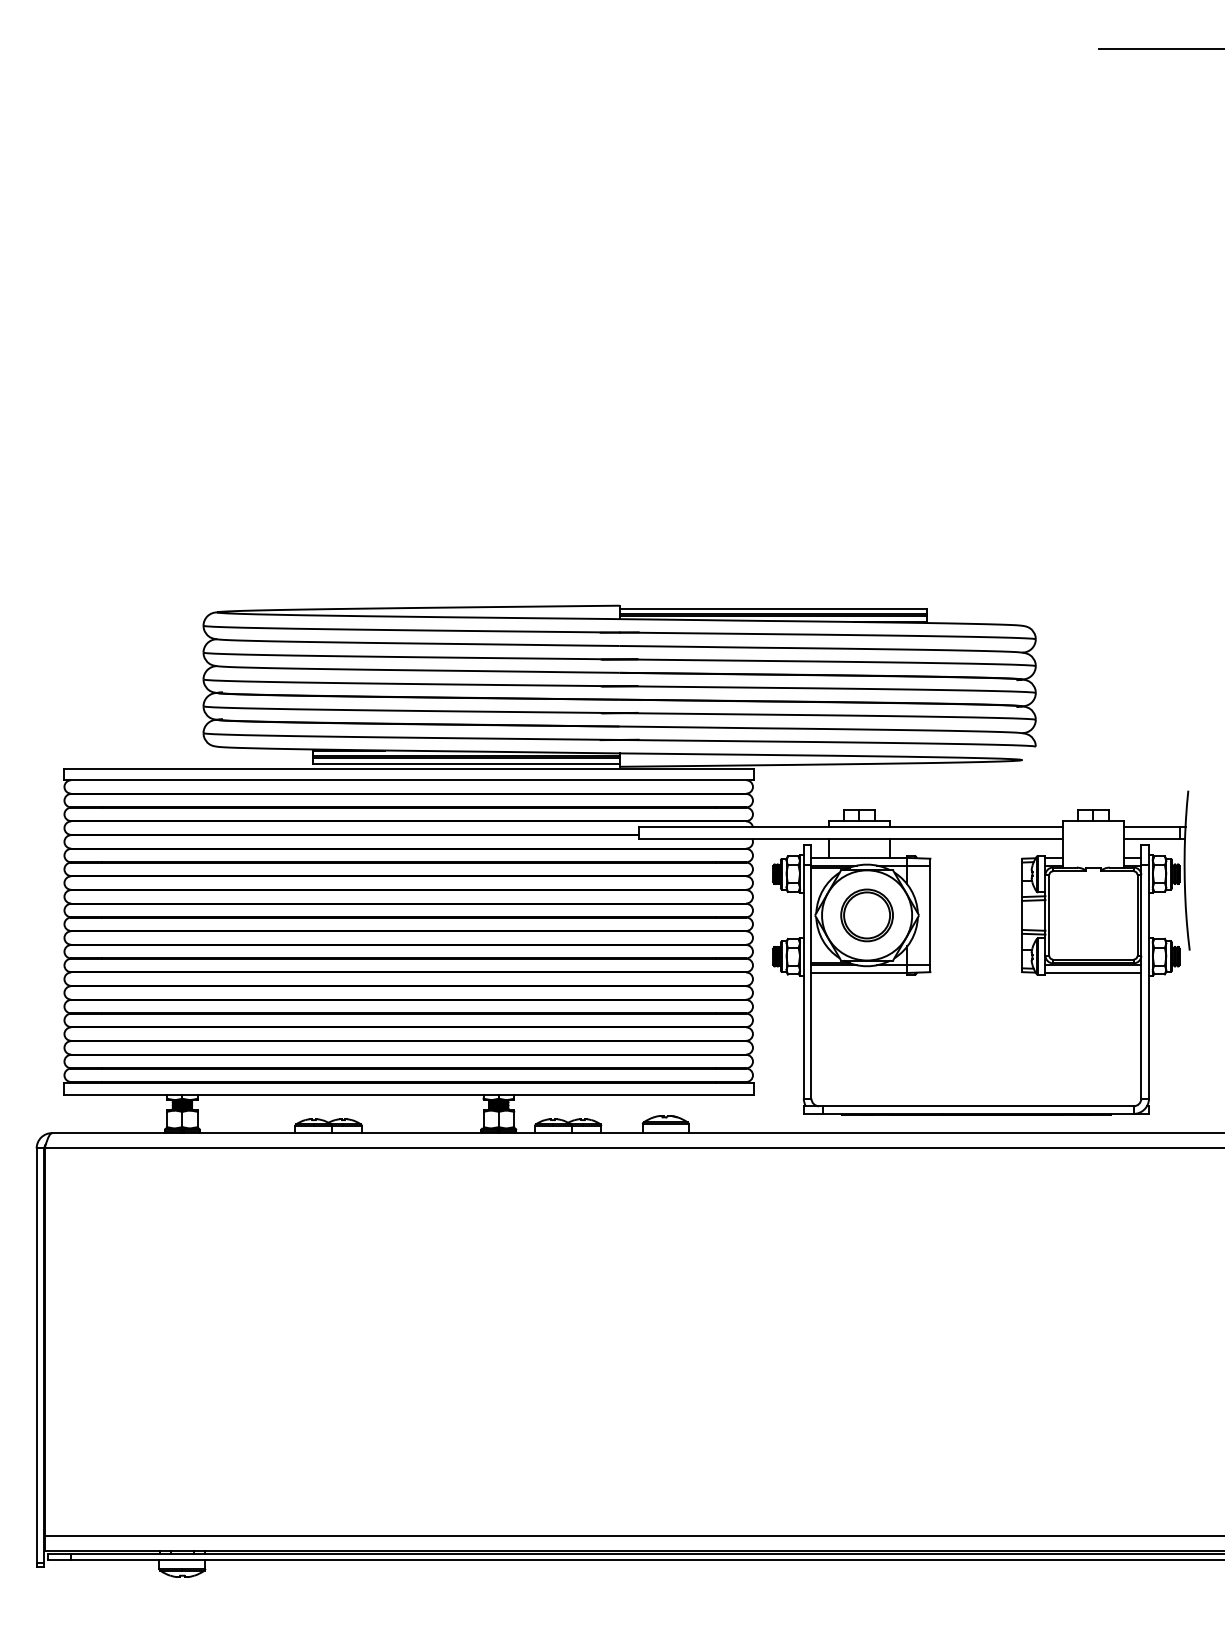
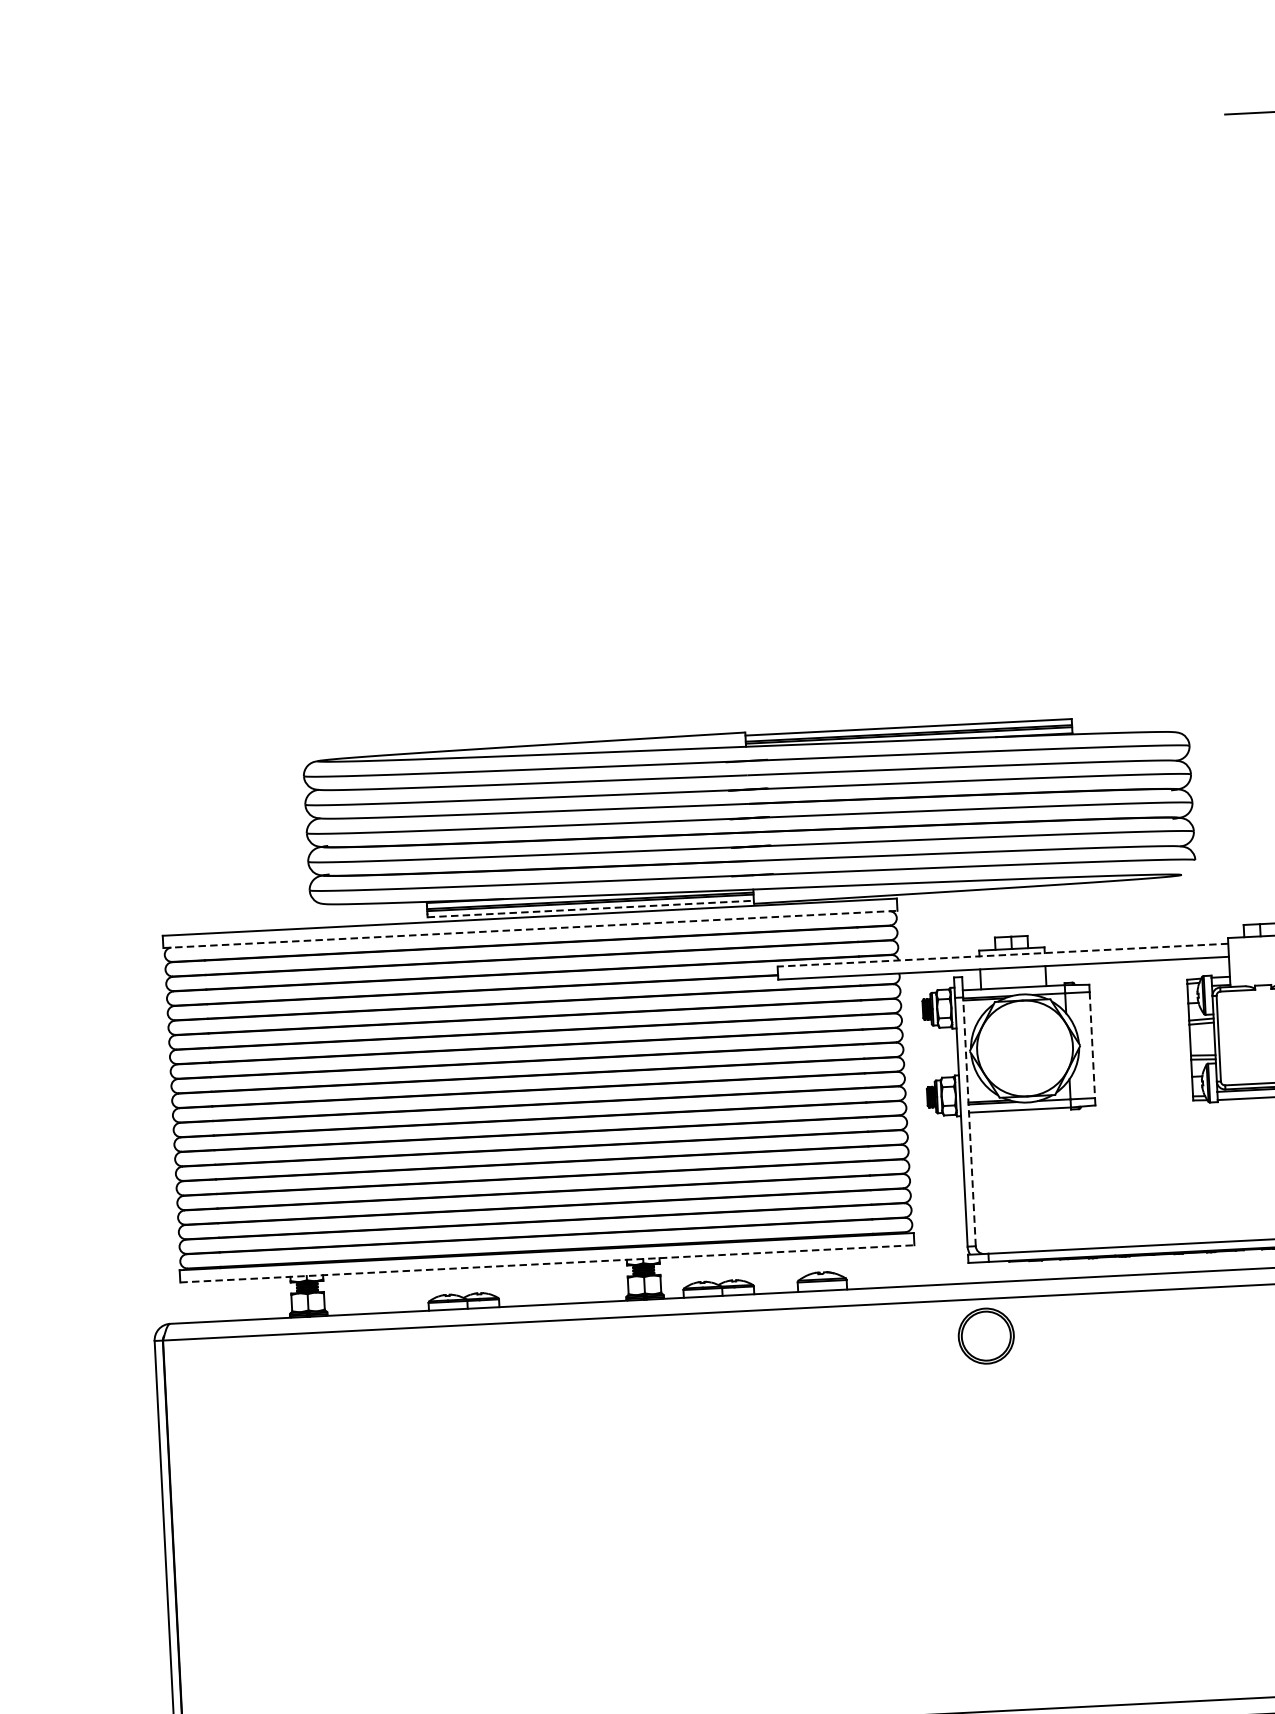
line: (466, 763) -> (590, 908), solid -> dashed
line: (409, 780) -> (531, 929), solid -> dashed
line: (850, 826) -> (1002, 954), solid -> dashed
part: (866, 915) -> (985, 1336), moved
line: (930, 915) -> (1092, 1045), solid -> dashed
line: (811, 981) -> (969, 1121), solid -> dashed
line: (409, 1094) -> (548, 1263), solid -> dashed

